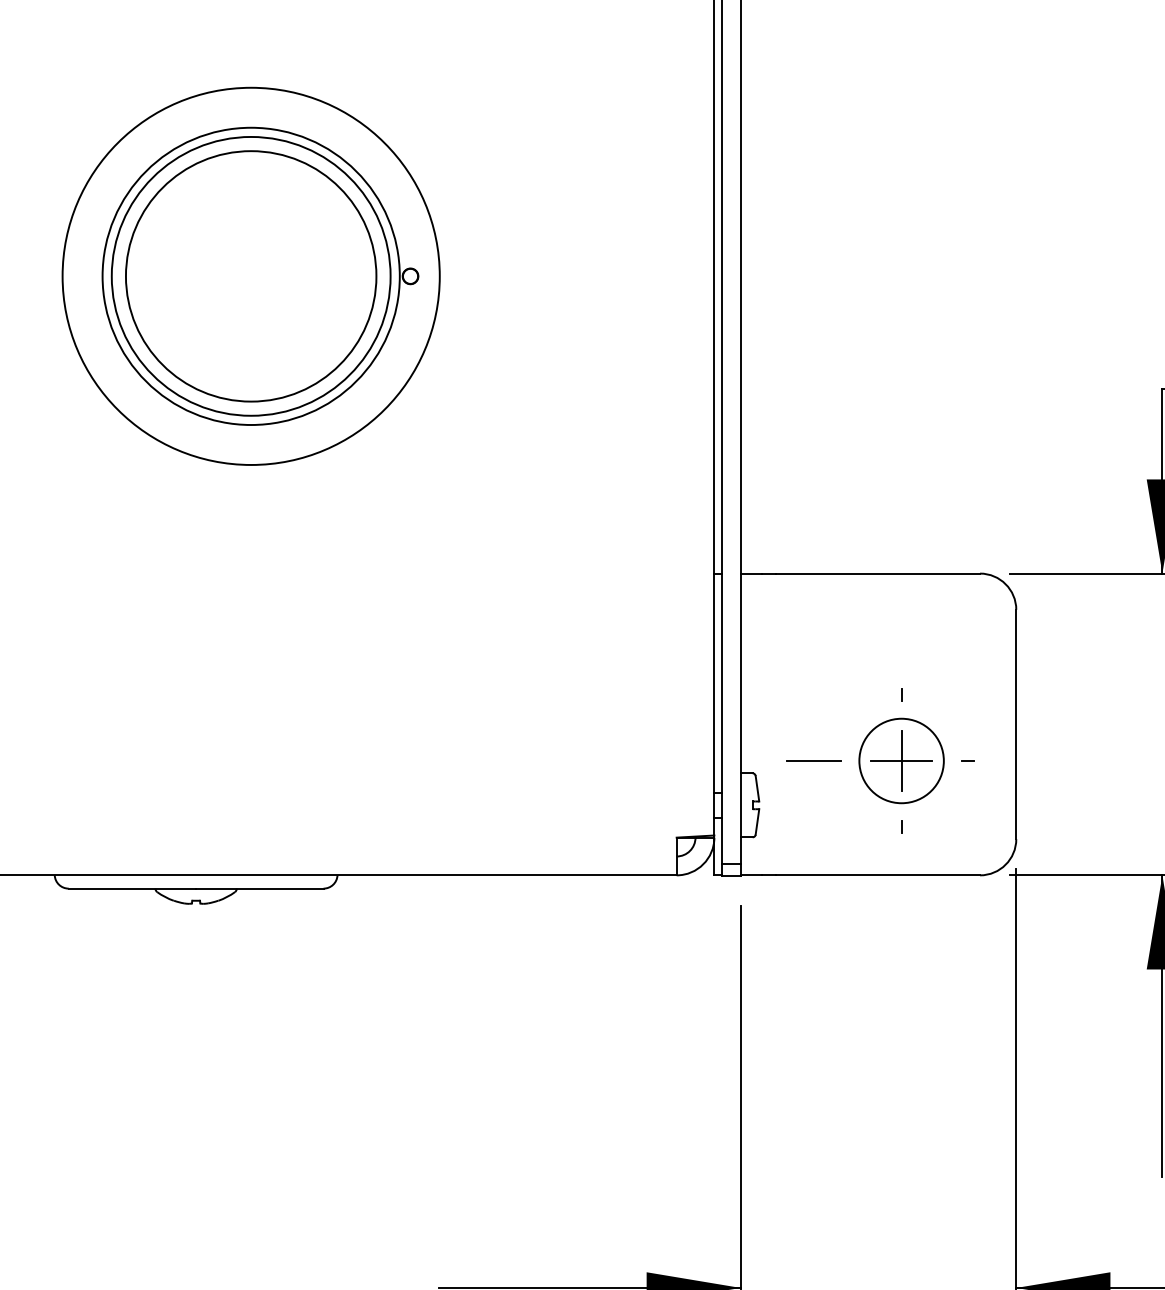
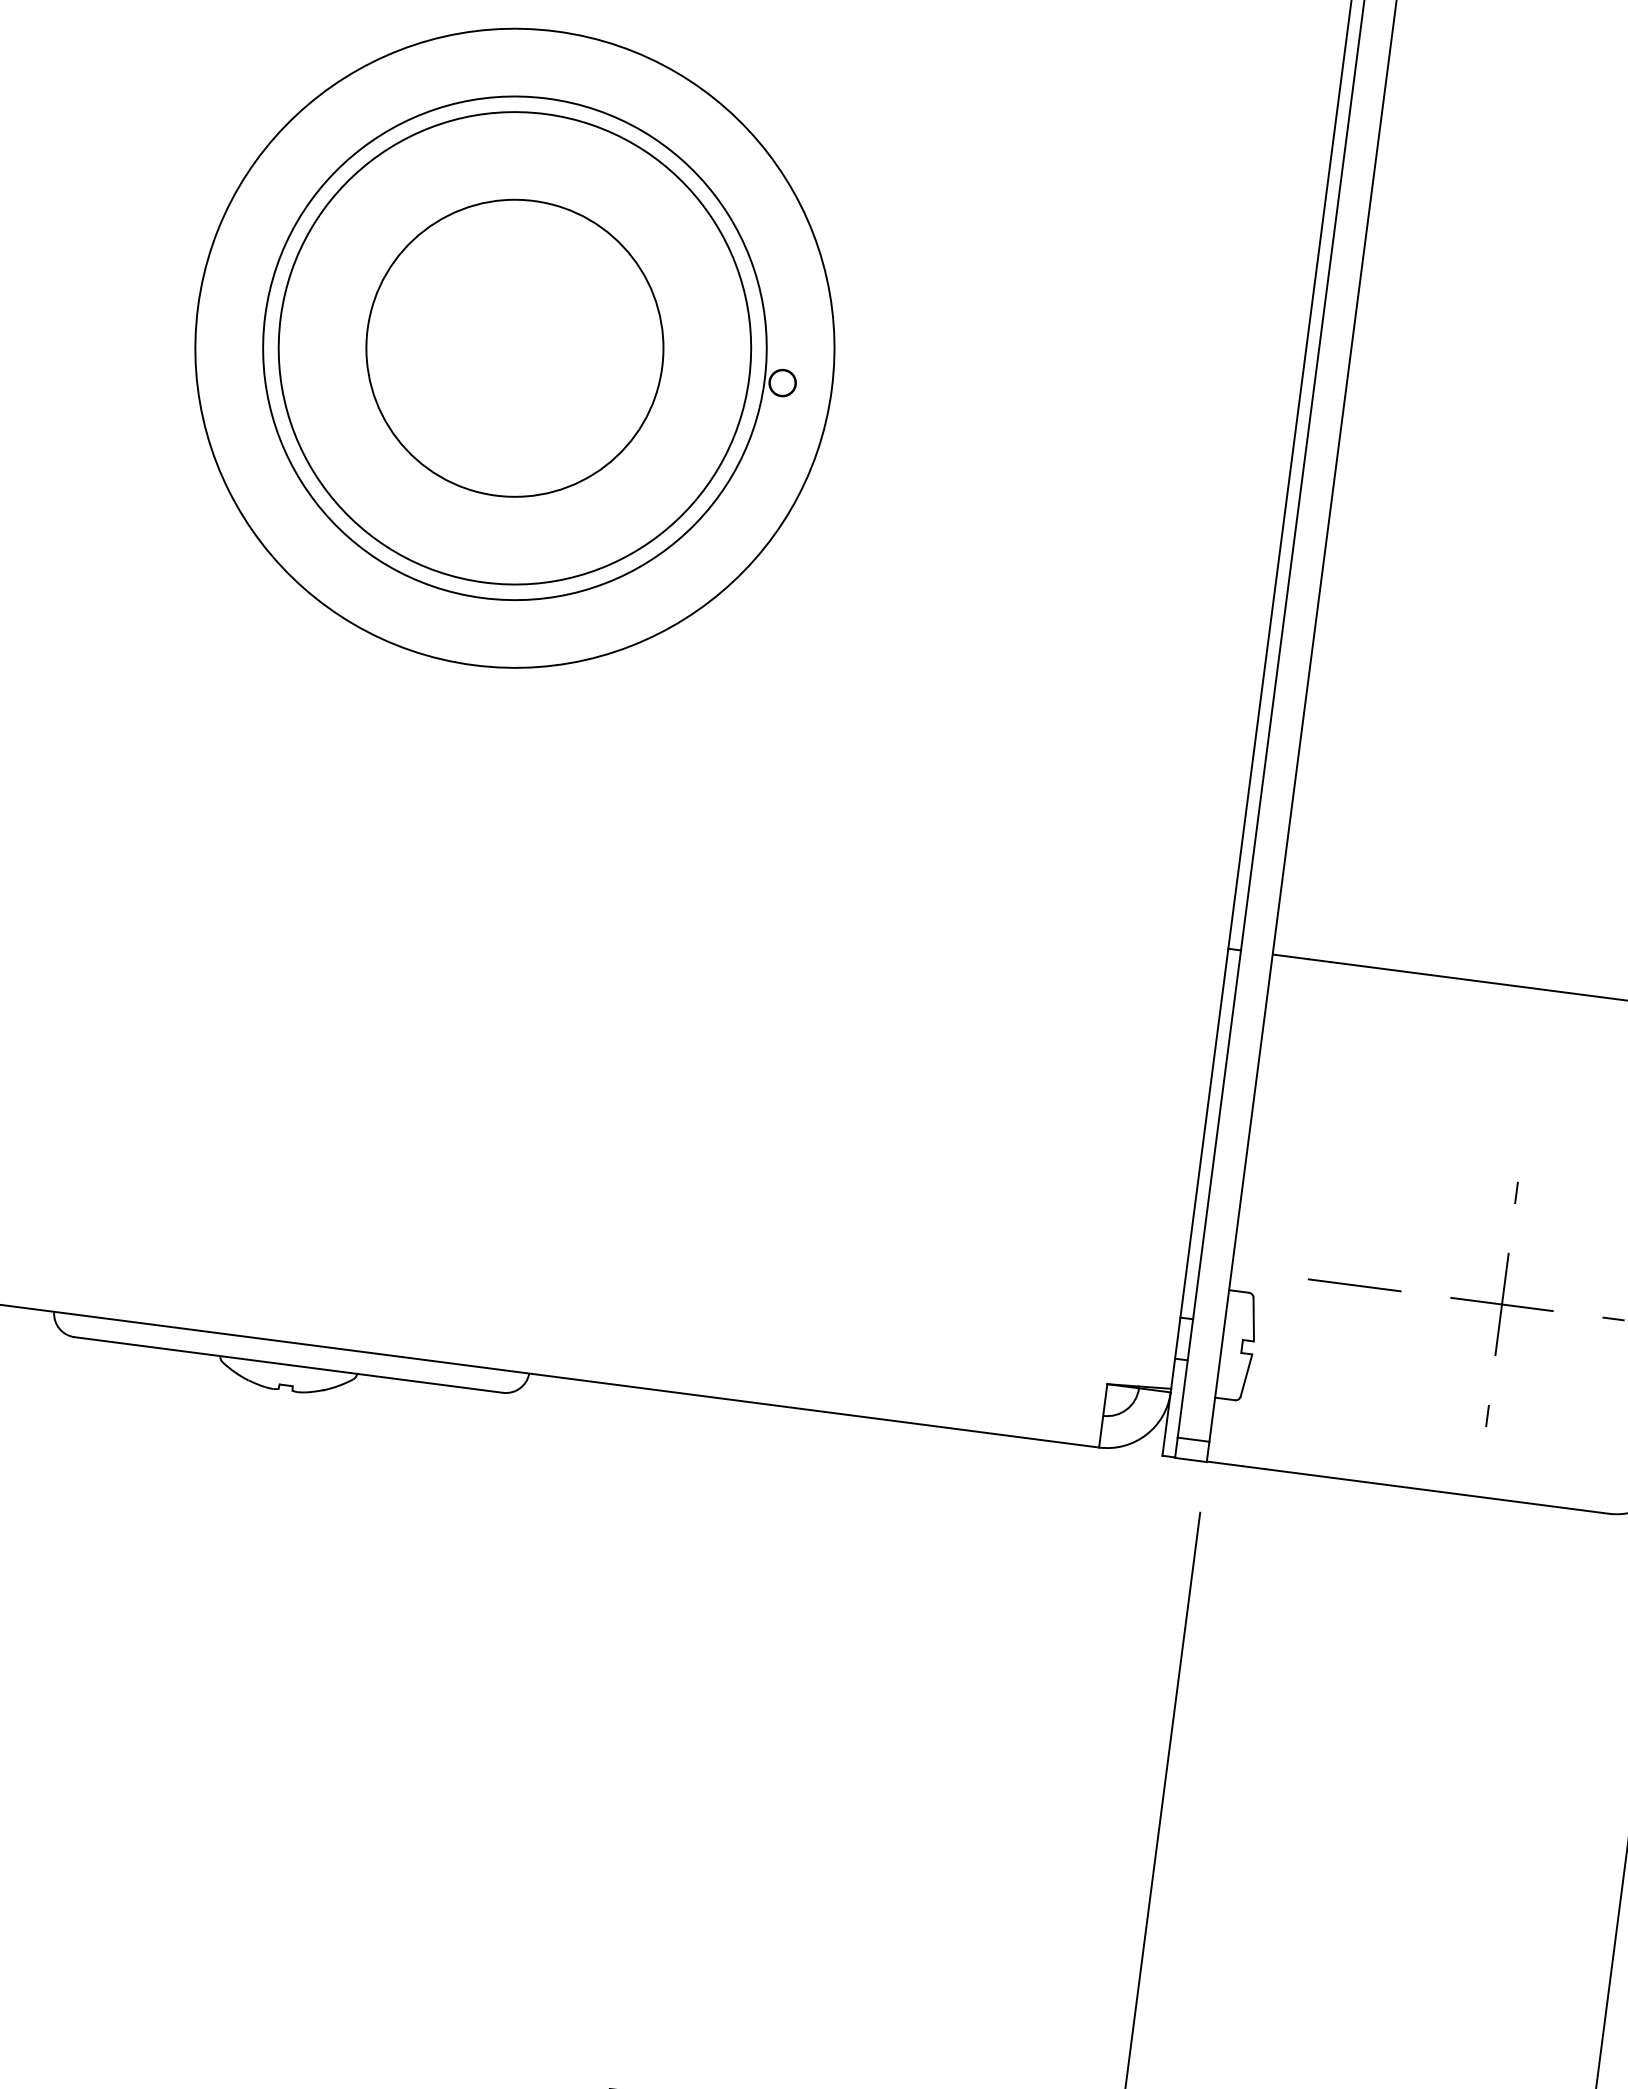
circle: (250, 276) -> (513, 348), size x0.7
circle: (901, 760) -> (1501, 1303), removed

